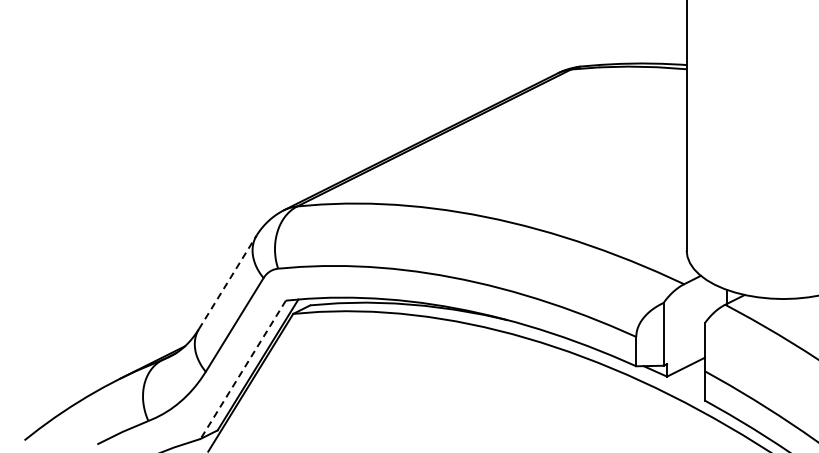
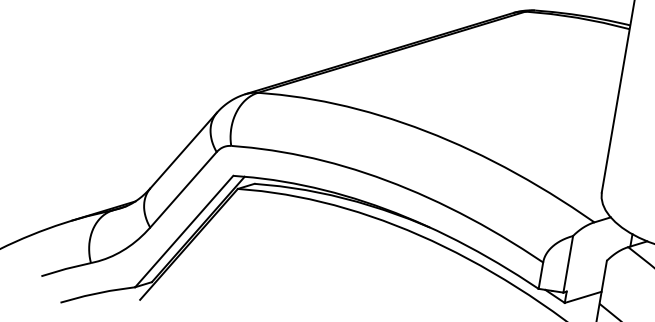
line: (228, 282) -> (184, 150), dashed -> solid
line: (243, 370) -> (184, 232), dashed -> solid

